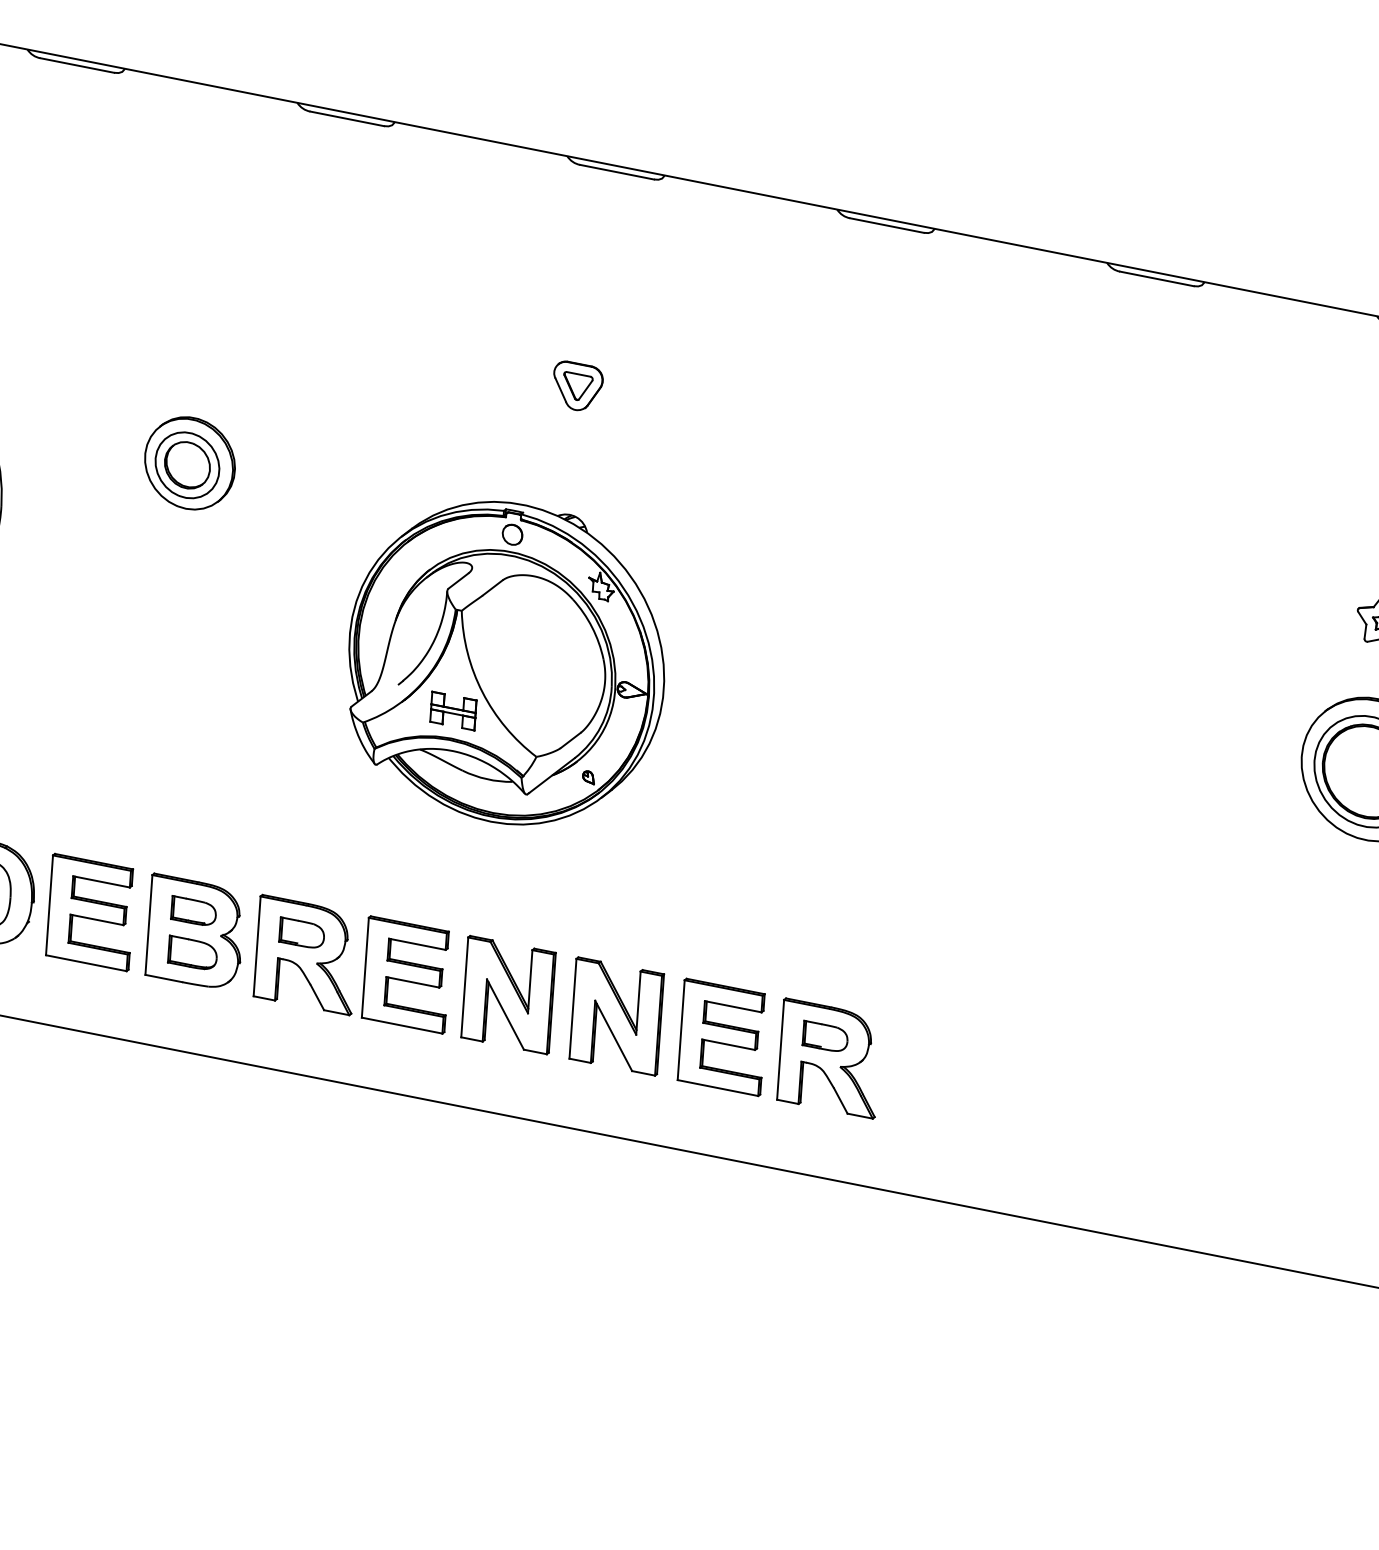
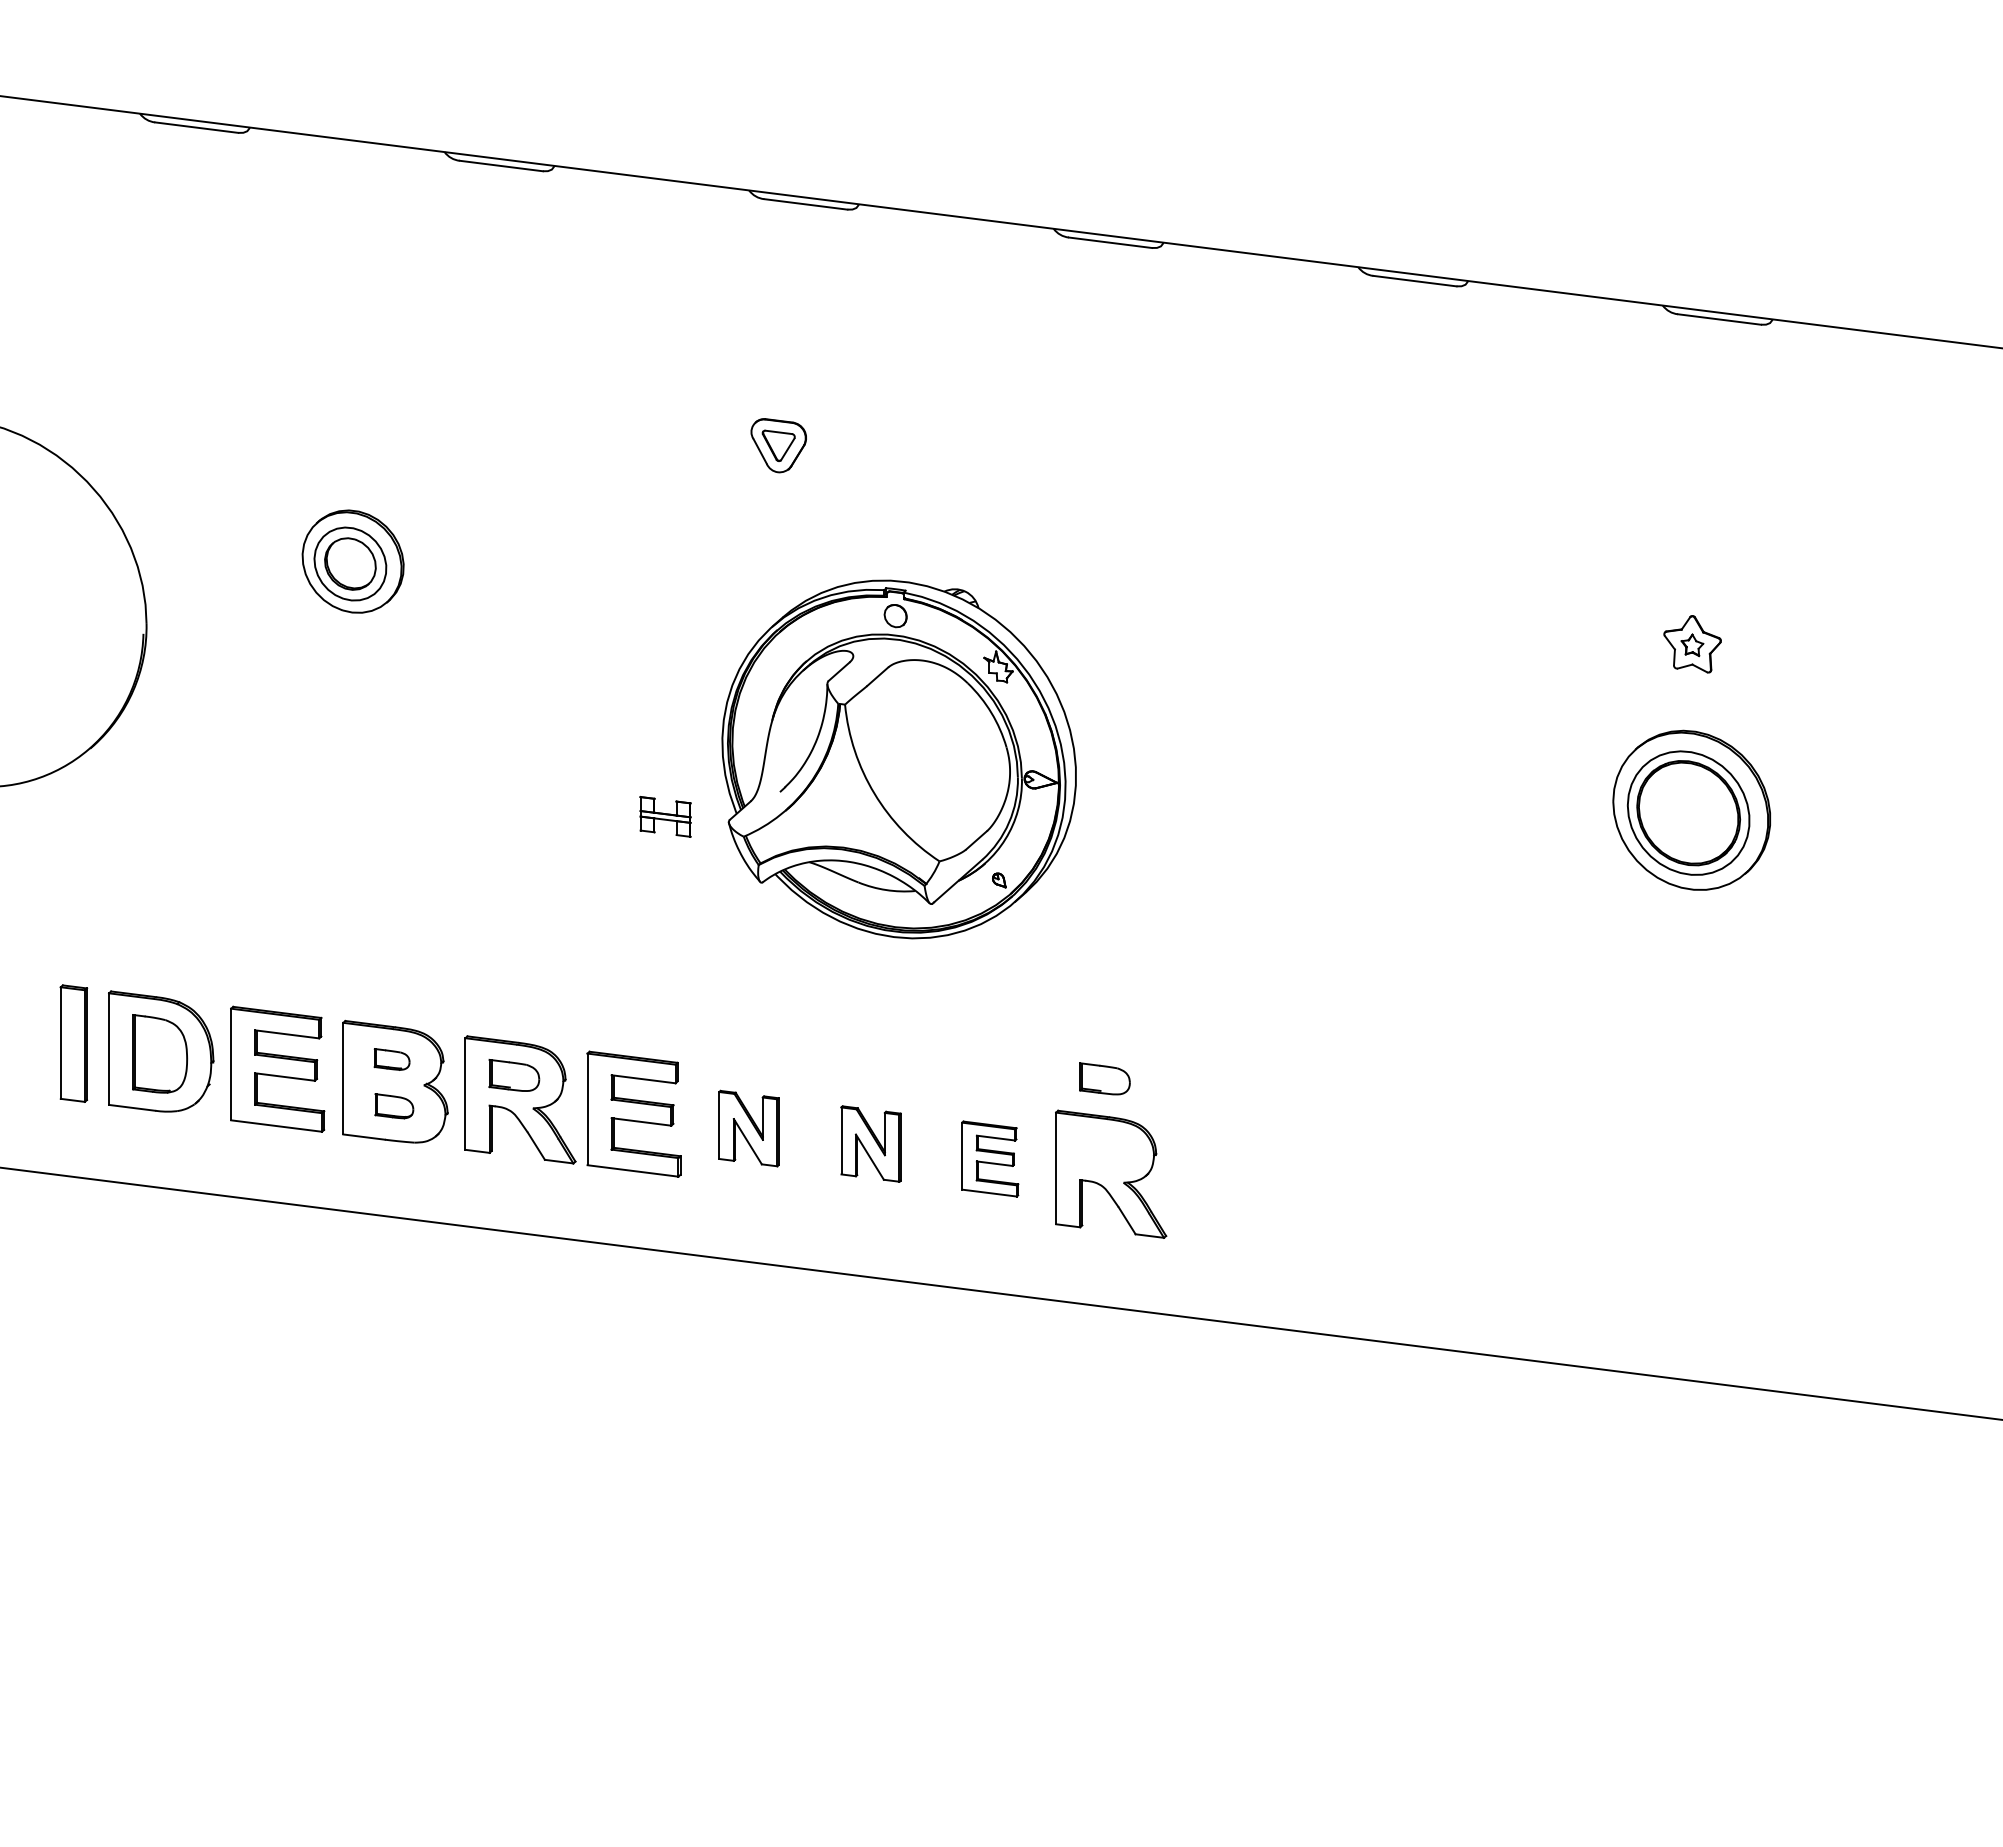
part: (506, 663) -> (898, 759), moved
part: (193, 910) -> (391, 1059), size x0.7
part: (192, 953) -> (394, 1106), size x0.7
part: (508, 994) -> (748, 1128), size x0.6
part: (616, 1015) -> (870, 1143), size x0.6
part: (825, 1035) -> (1104, 1078), moved
part: (721, 1036) -> (989, 1158), size x0.6

